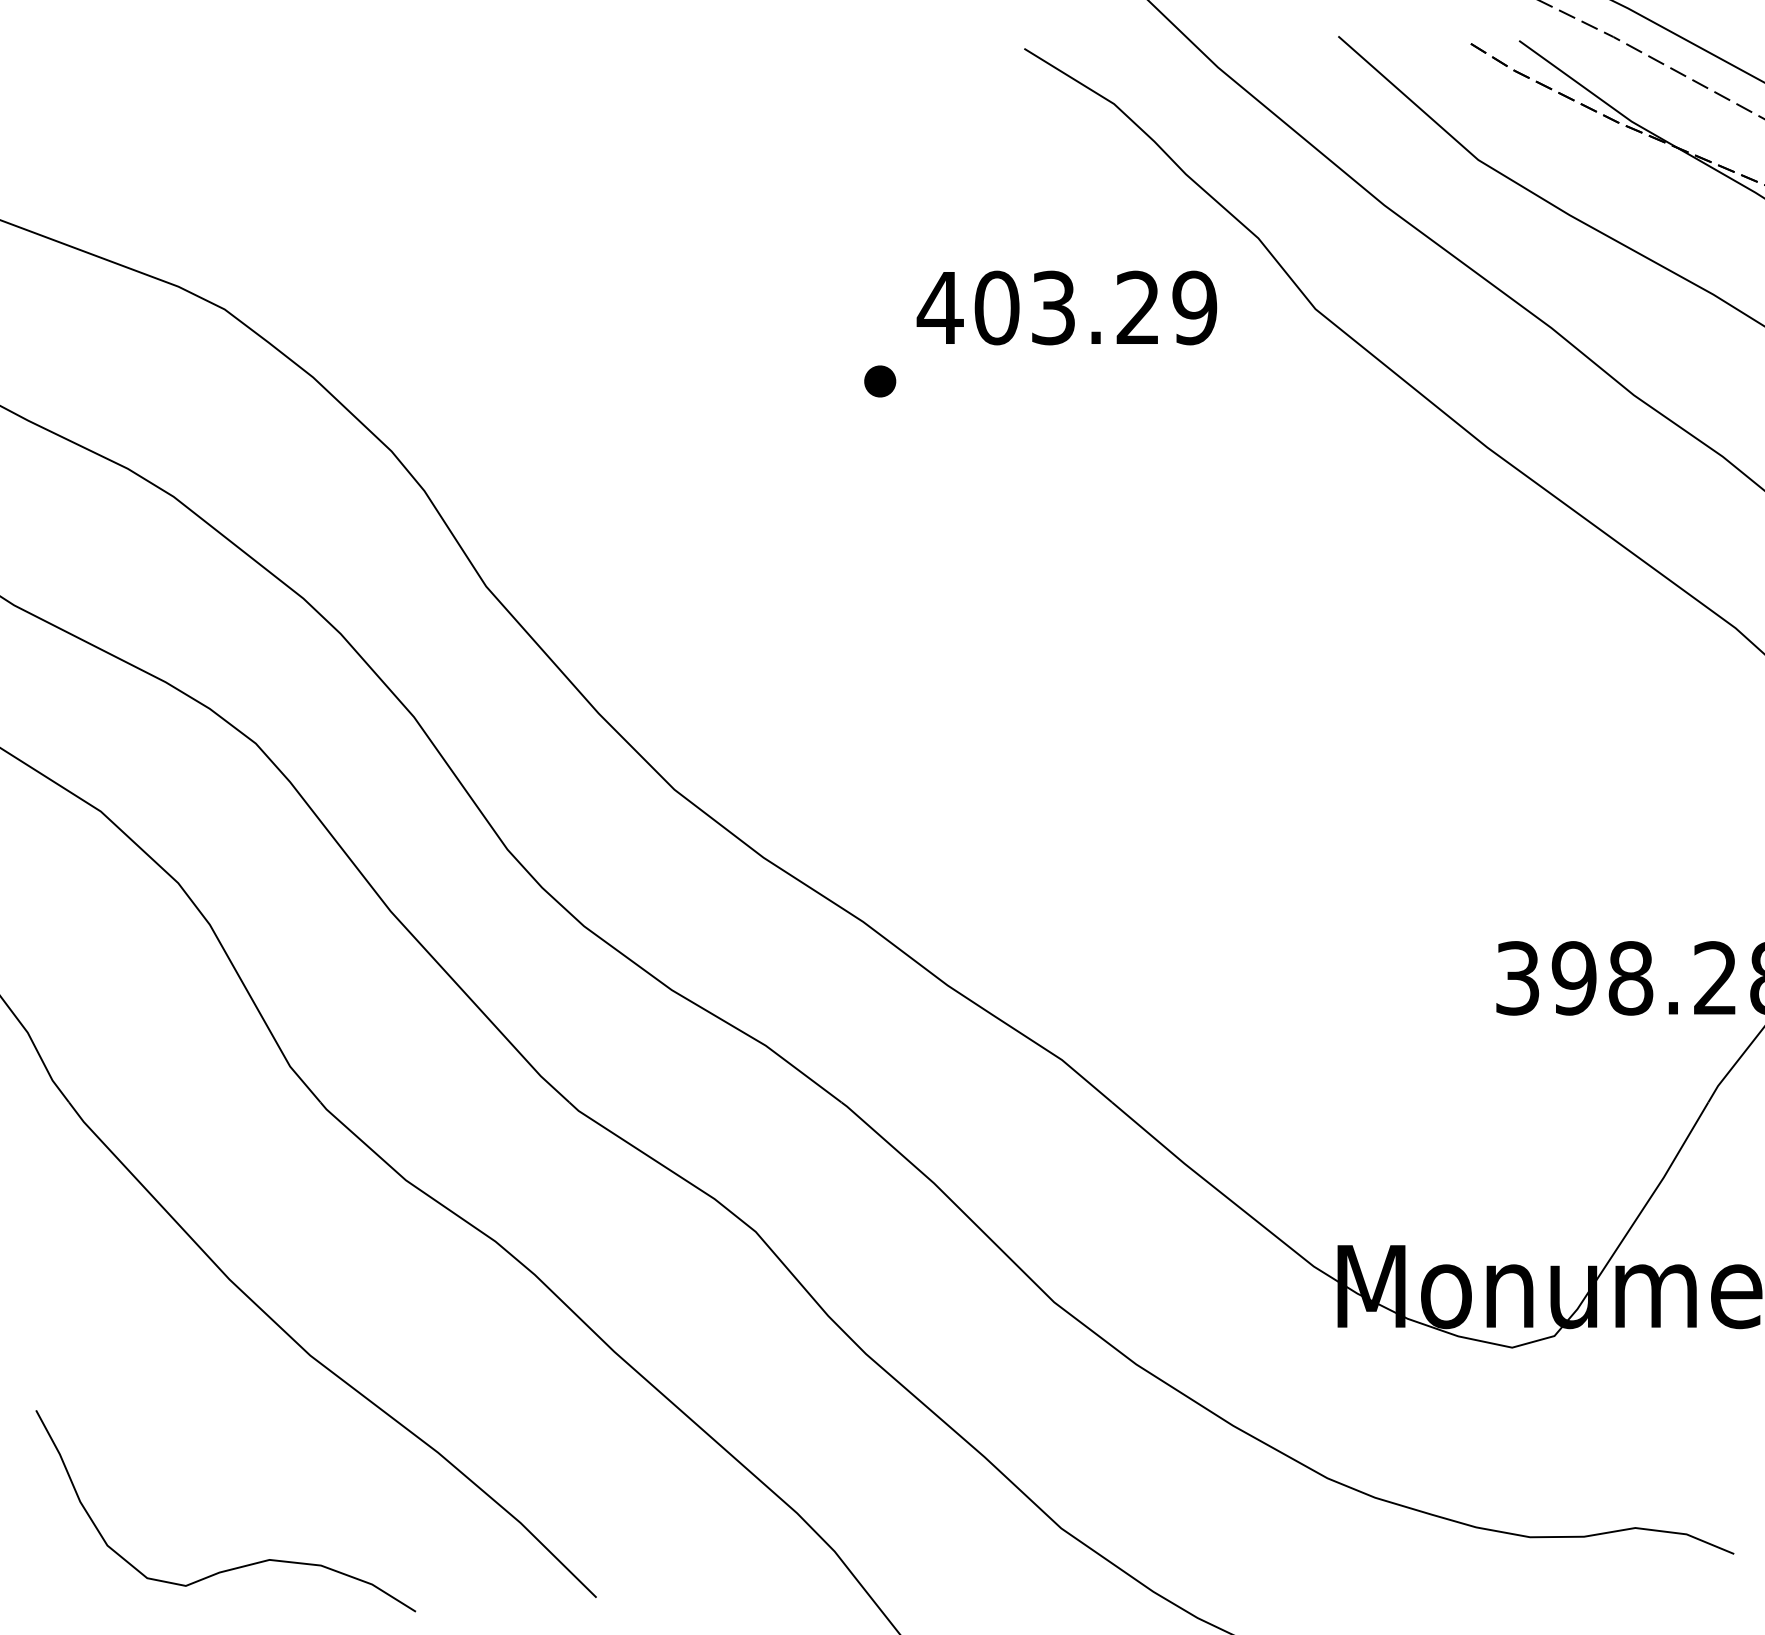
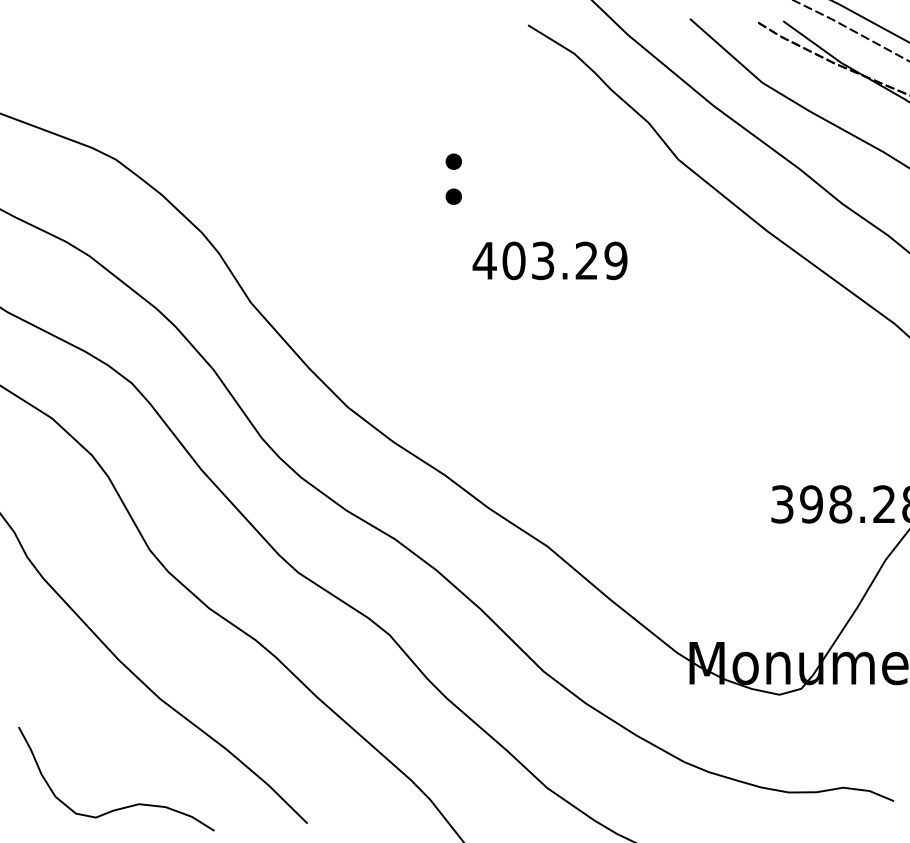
text: (1065, 307) -> (549, 260), moved
part: (879, 313) -> (453, 161), added

